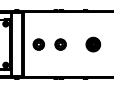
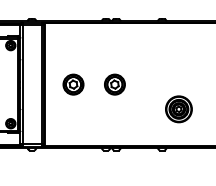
part: (93, 44) -> (179, 109), moved

